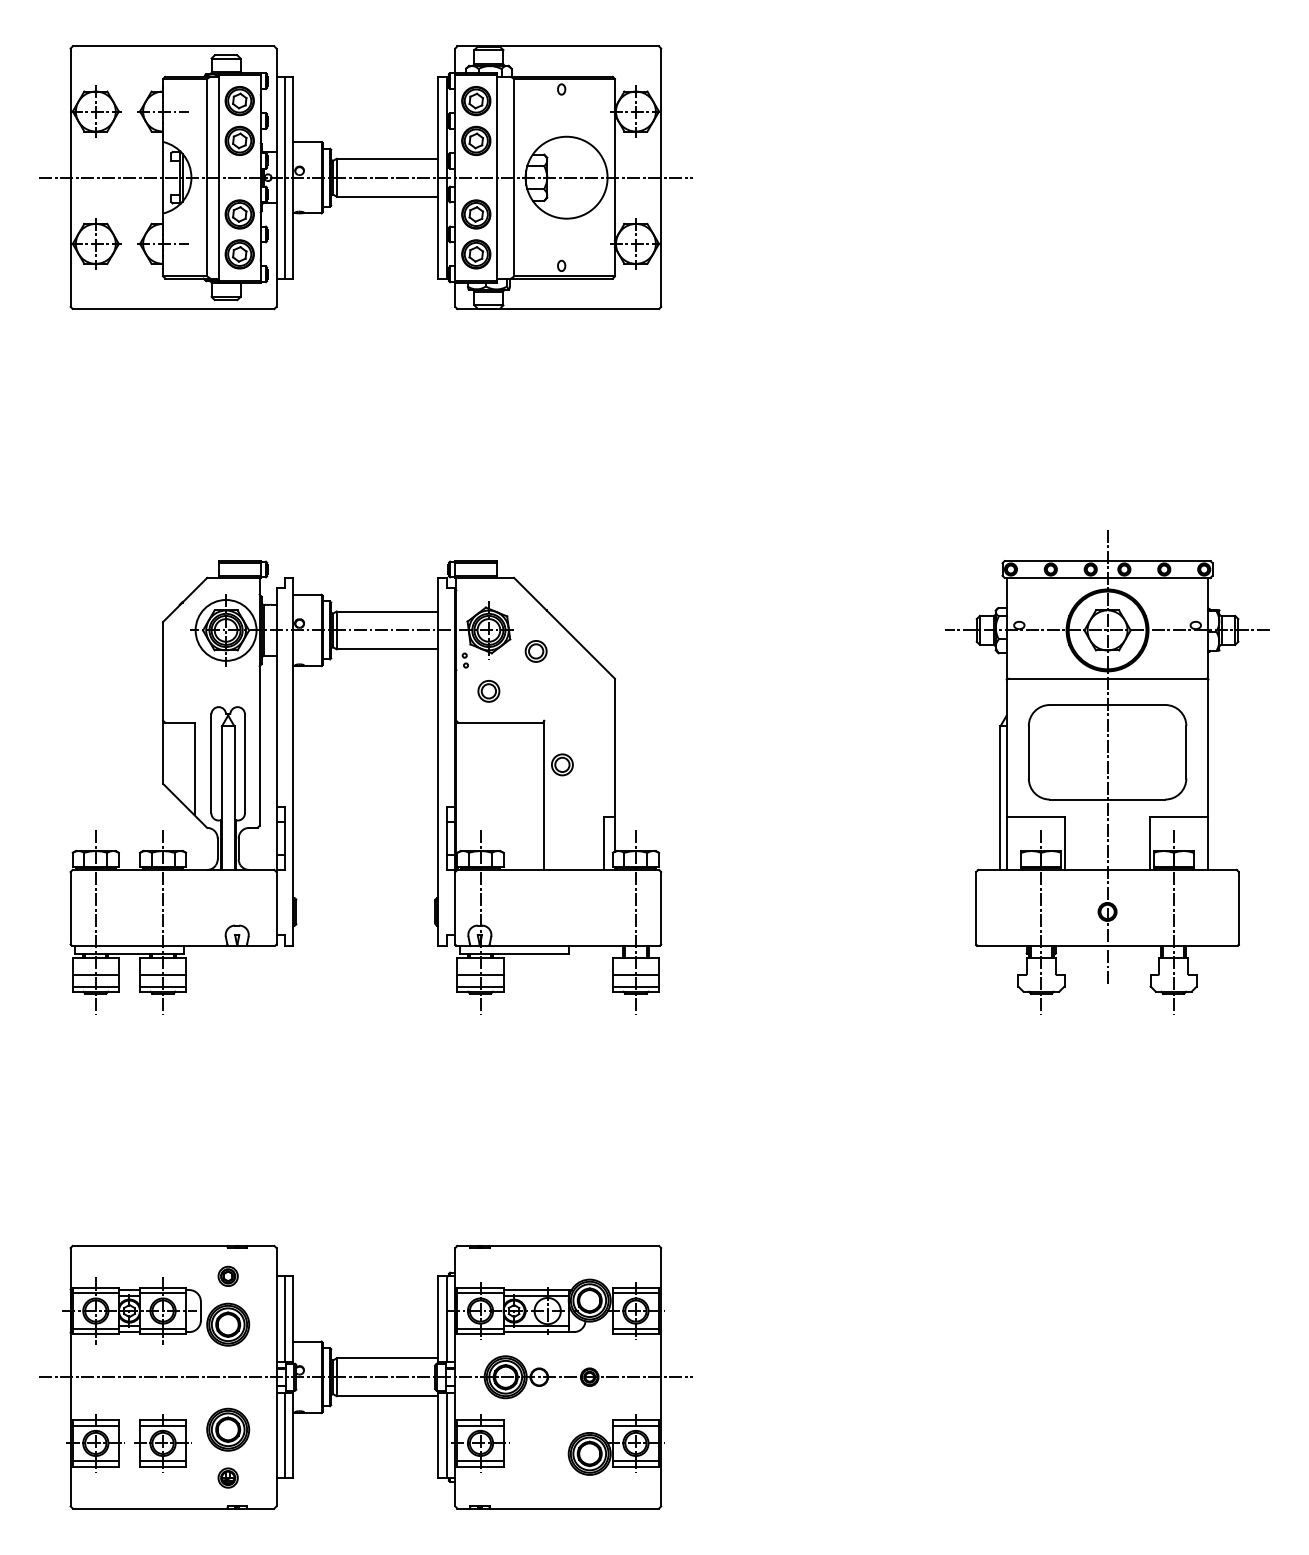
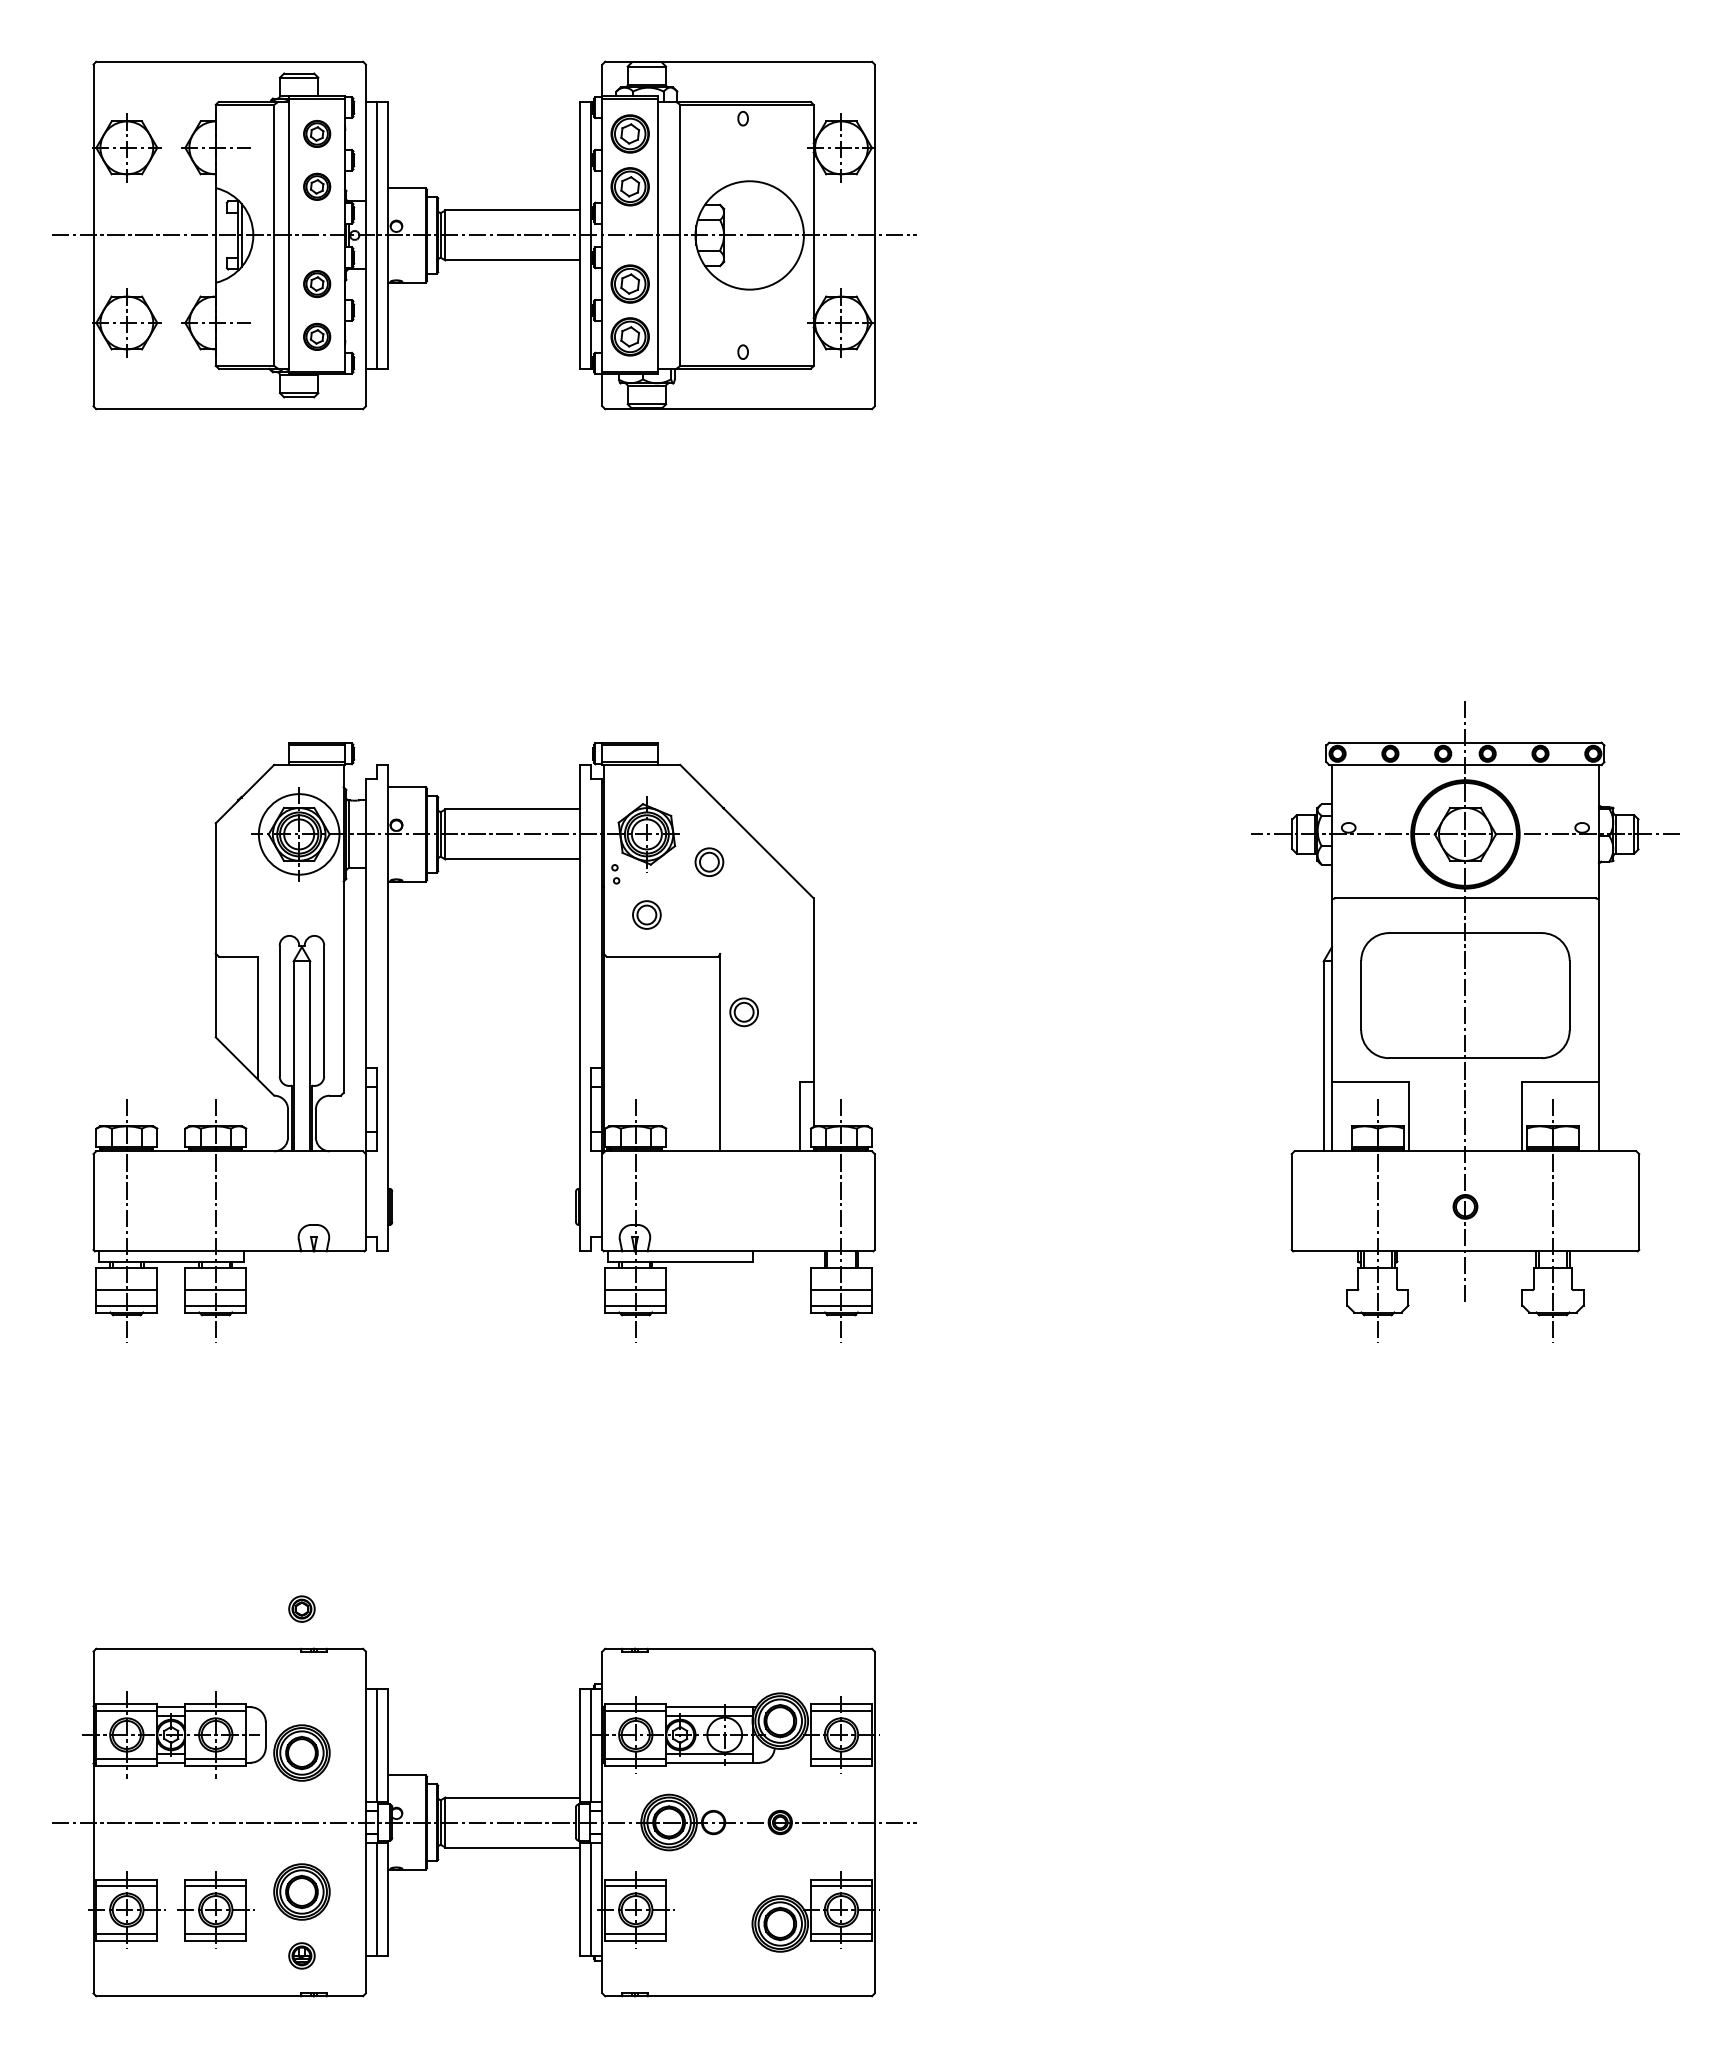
part: (239, 100) -> (316, 133), size x0.7
part: (239, 140) -> (316, 186), size x0.7
part: (239, 214) -> (316, 283), size x0.7
part: (239, 254) -> (316, 336), size x0.7
part: (227, 1275) -> (301, 1608), moved

